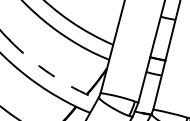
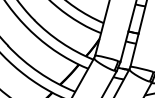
arc: (50, 73) -> (61, 42), dashed -> solid

